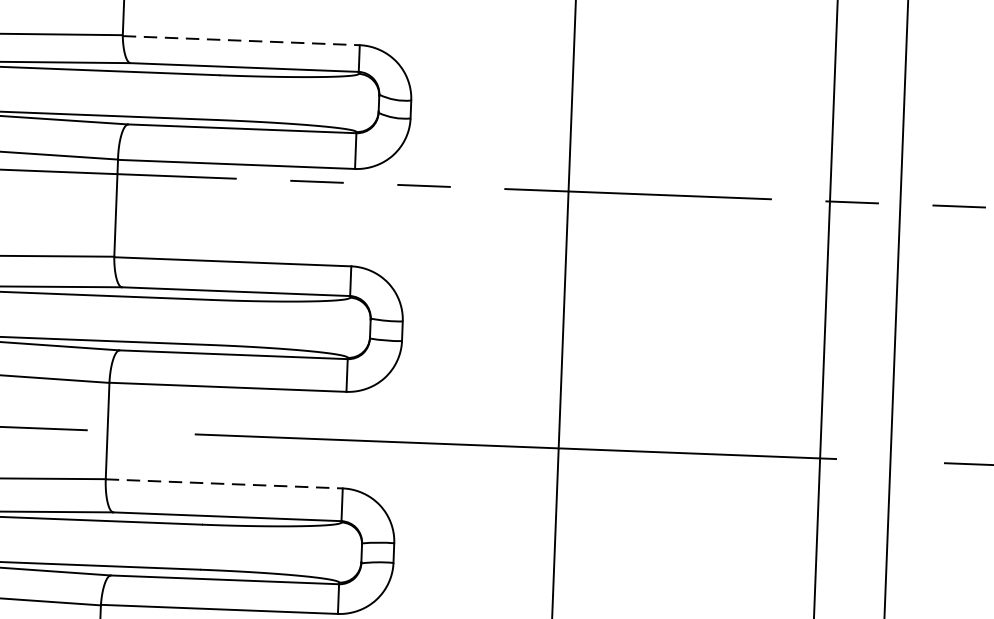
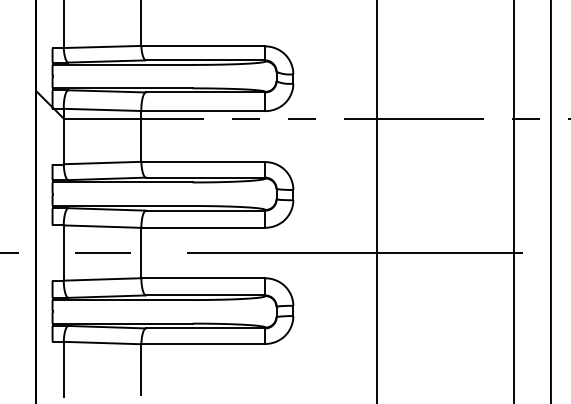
line: (241, 40) -> (203, 46), dashed -> solid
line: (224, 484) -> (203, 278), dashed -> solid

